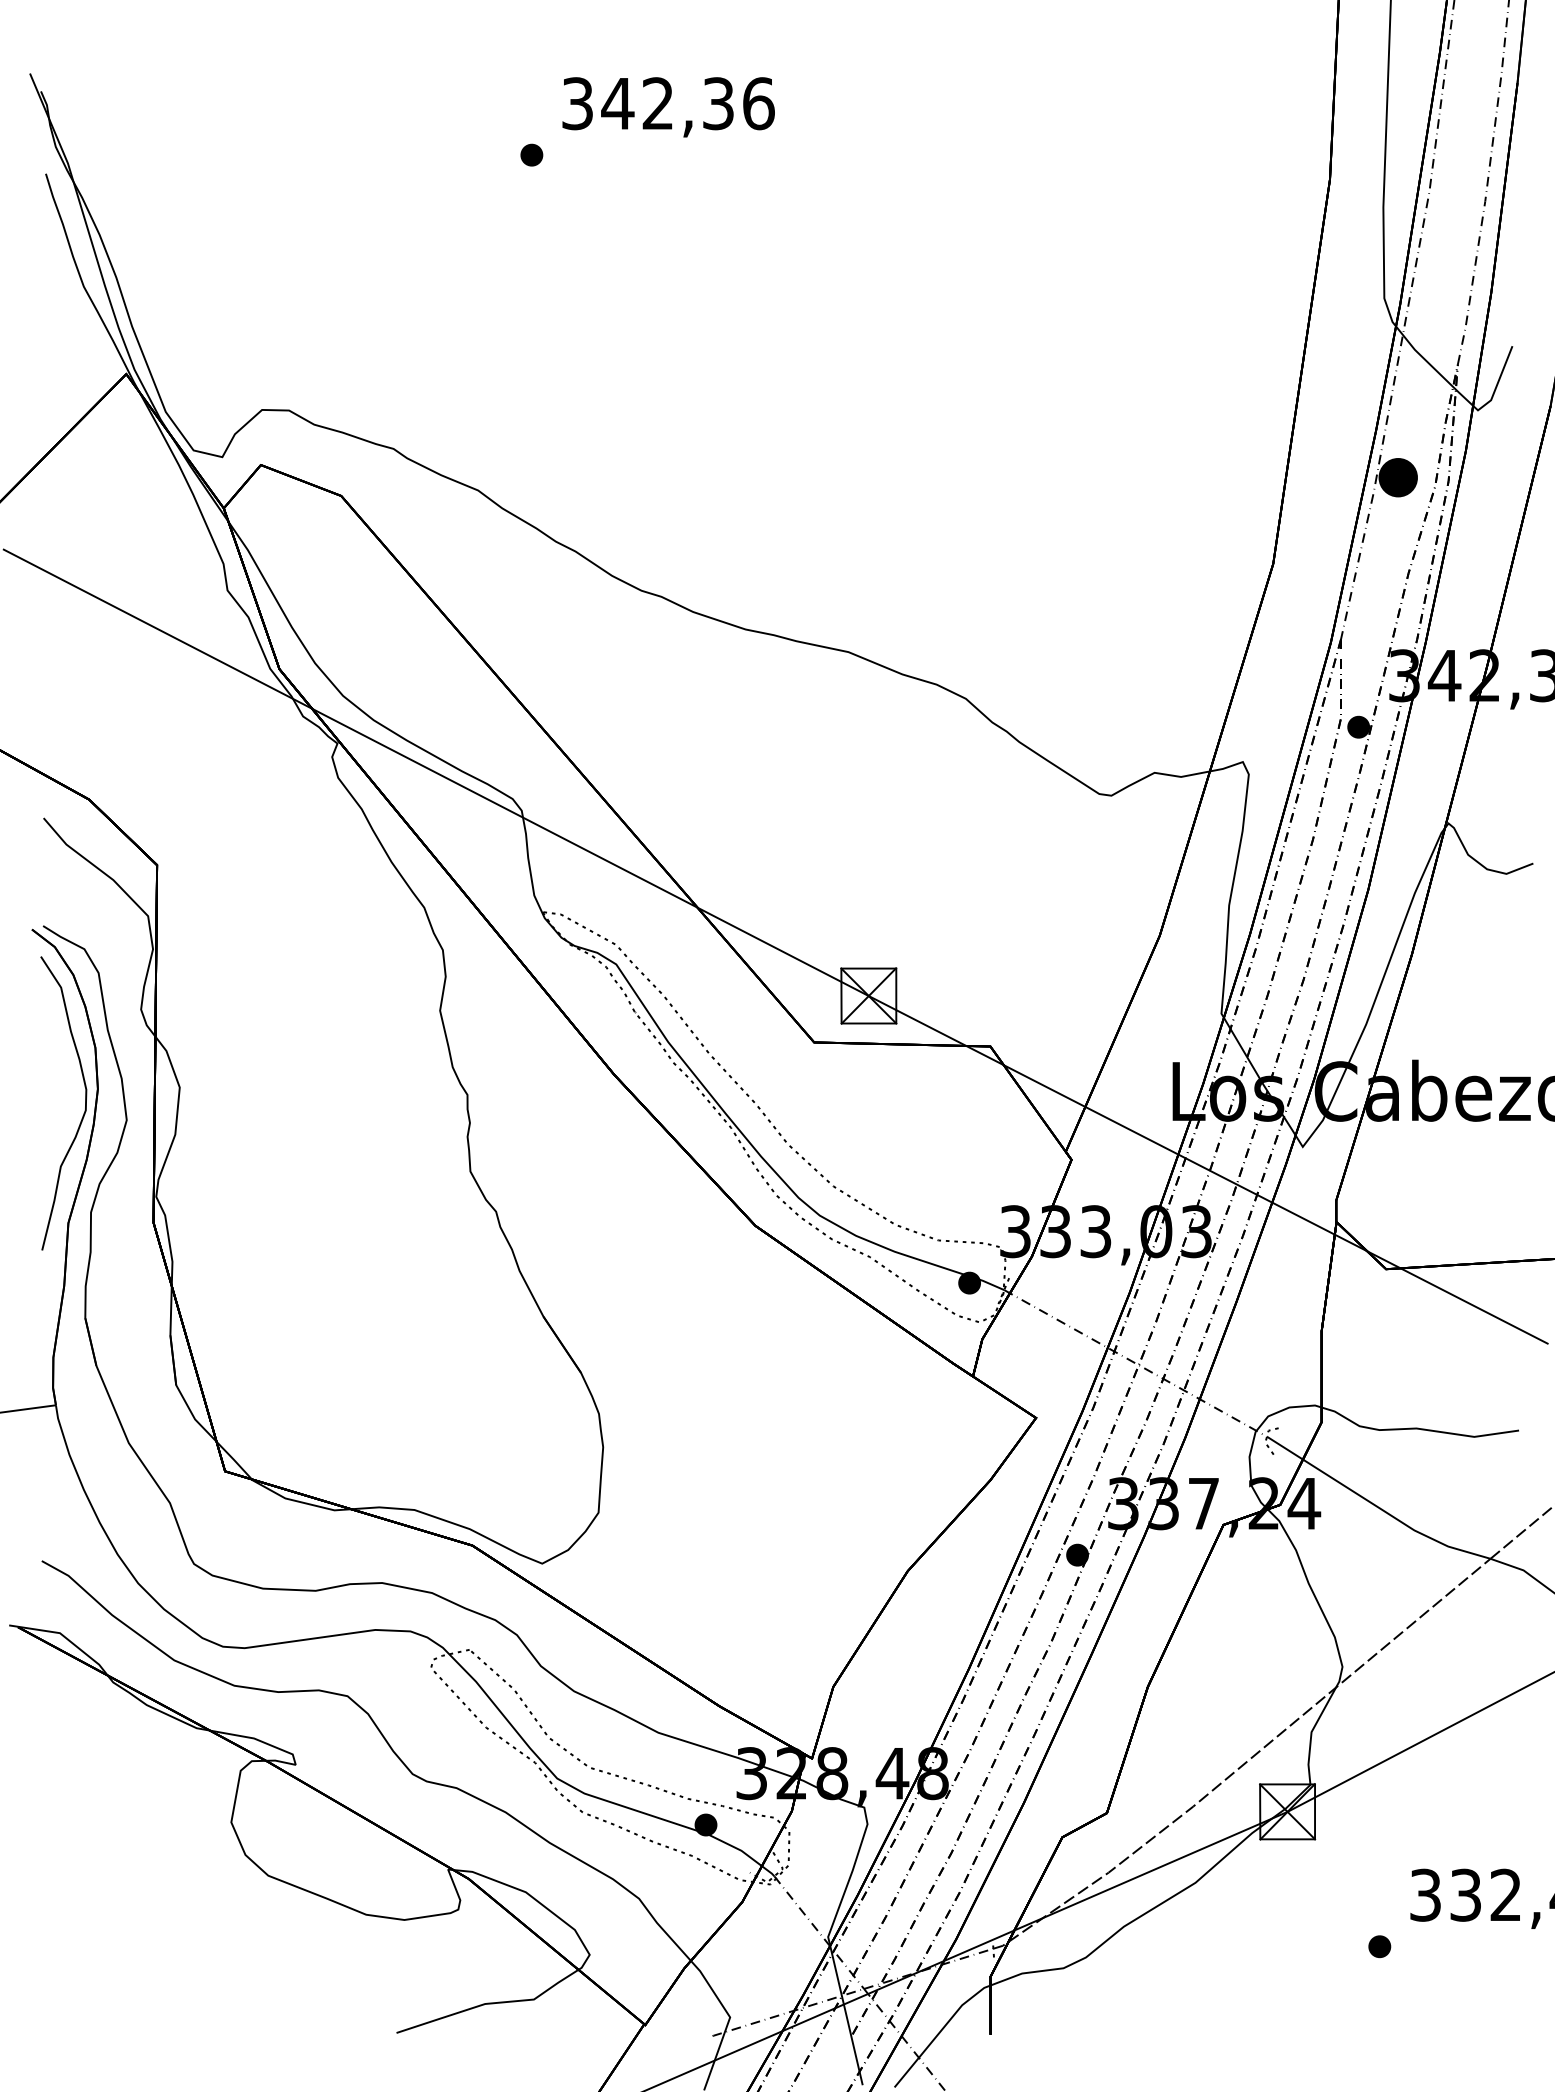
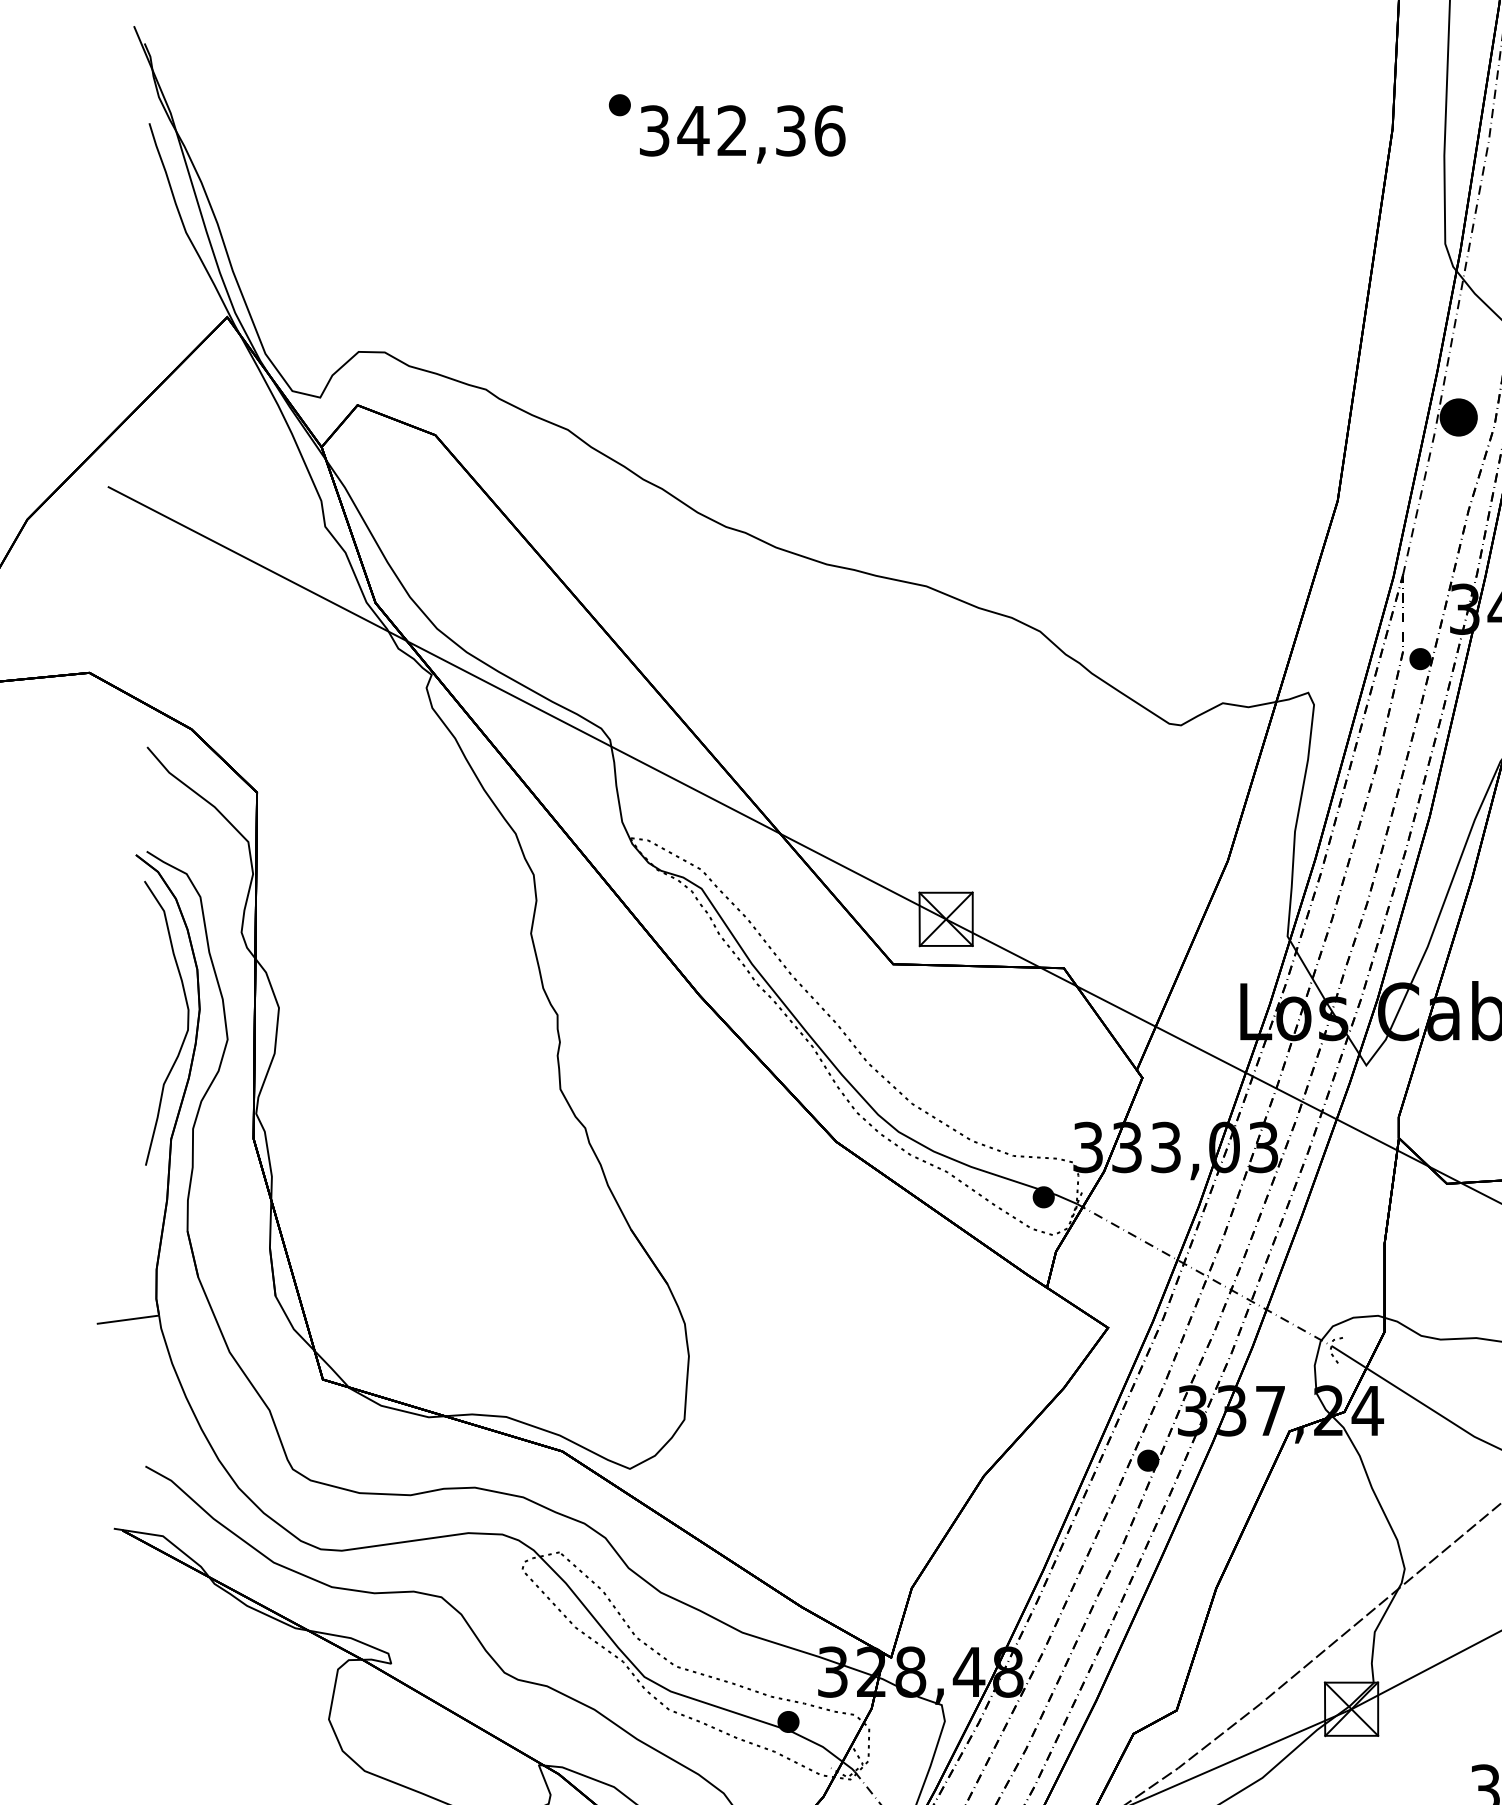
text: (668, 107) -> (742, 134), moved

